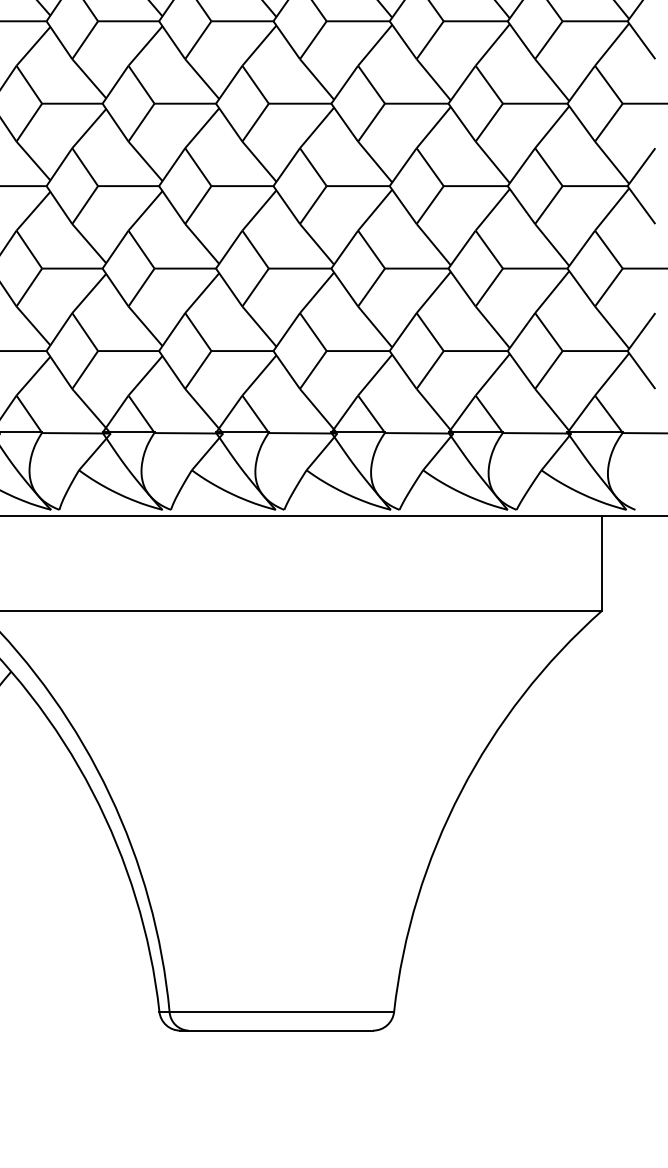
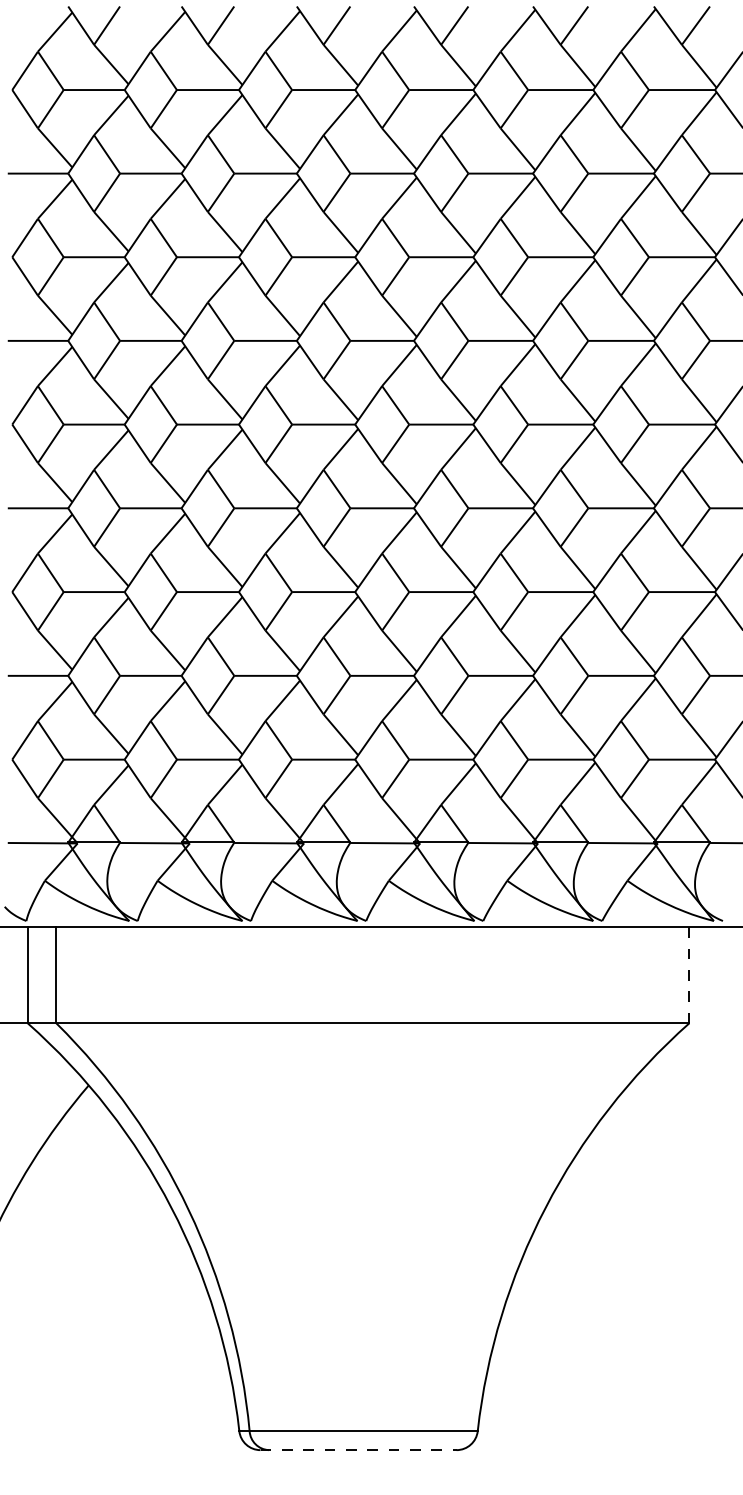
line: (602, 562) -> (689, 974), solid -> dashed
line: (277, 1030) -> (359, 1450), solid -> dashed

